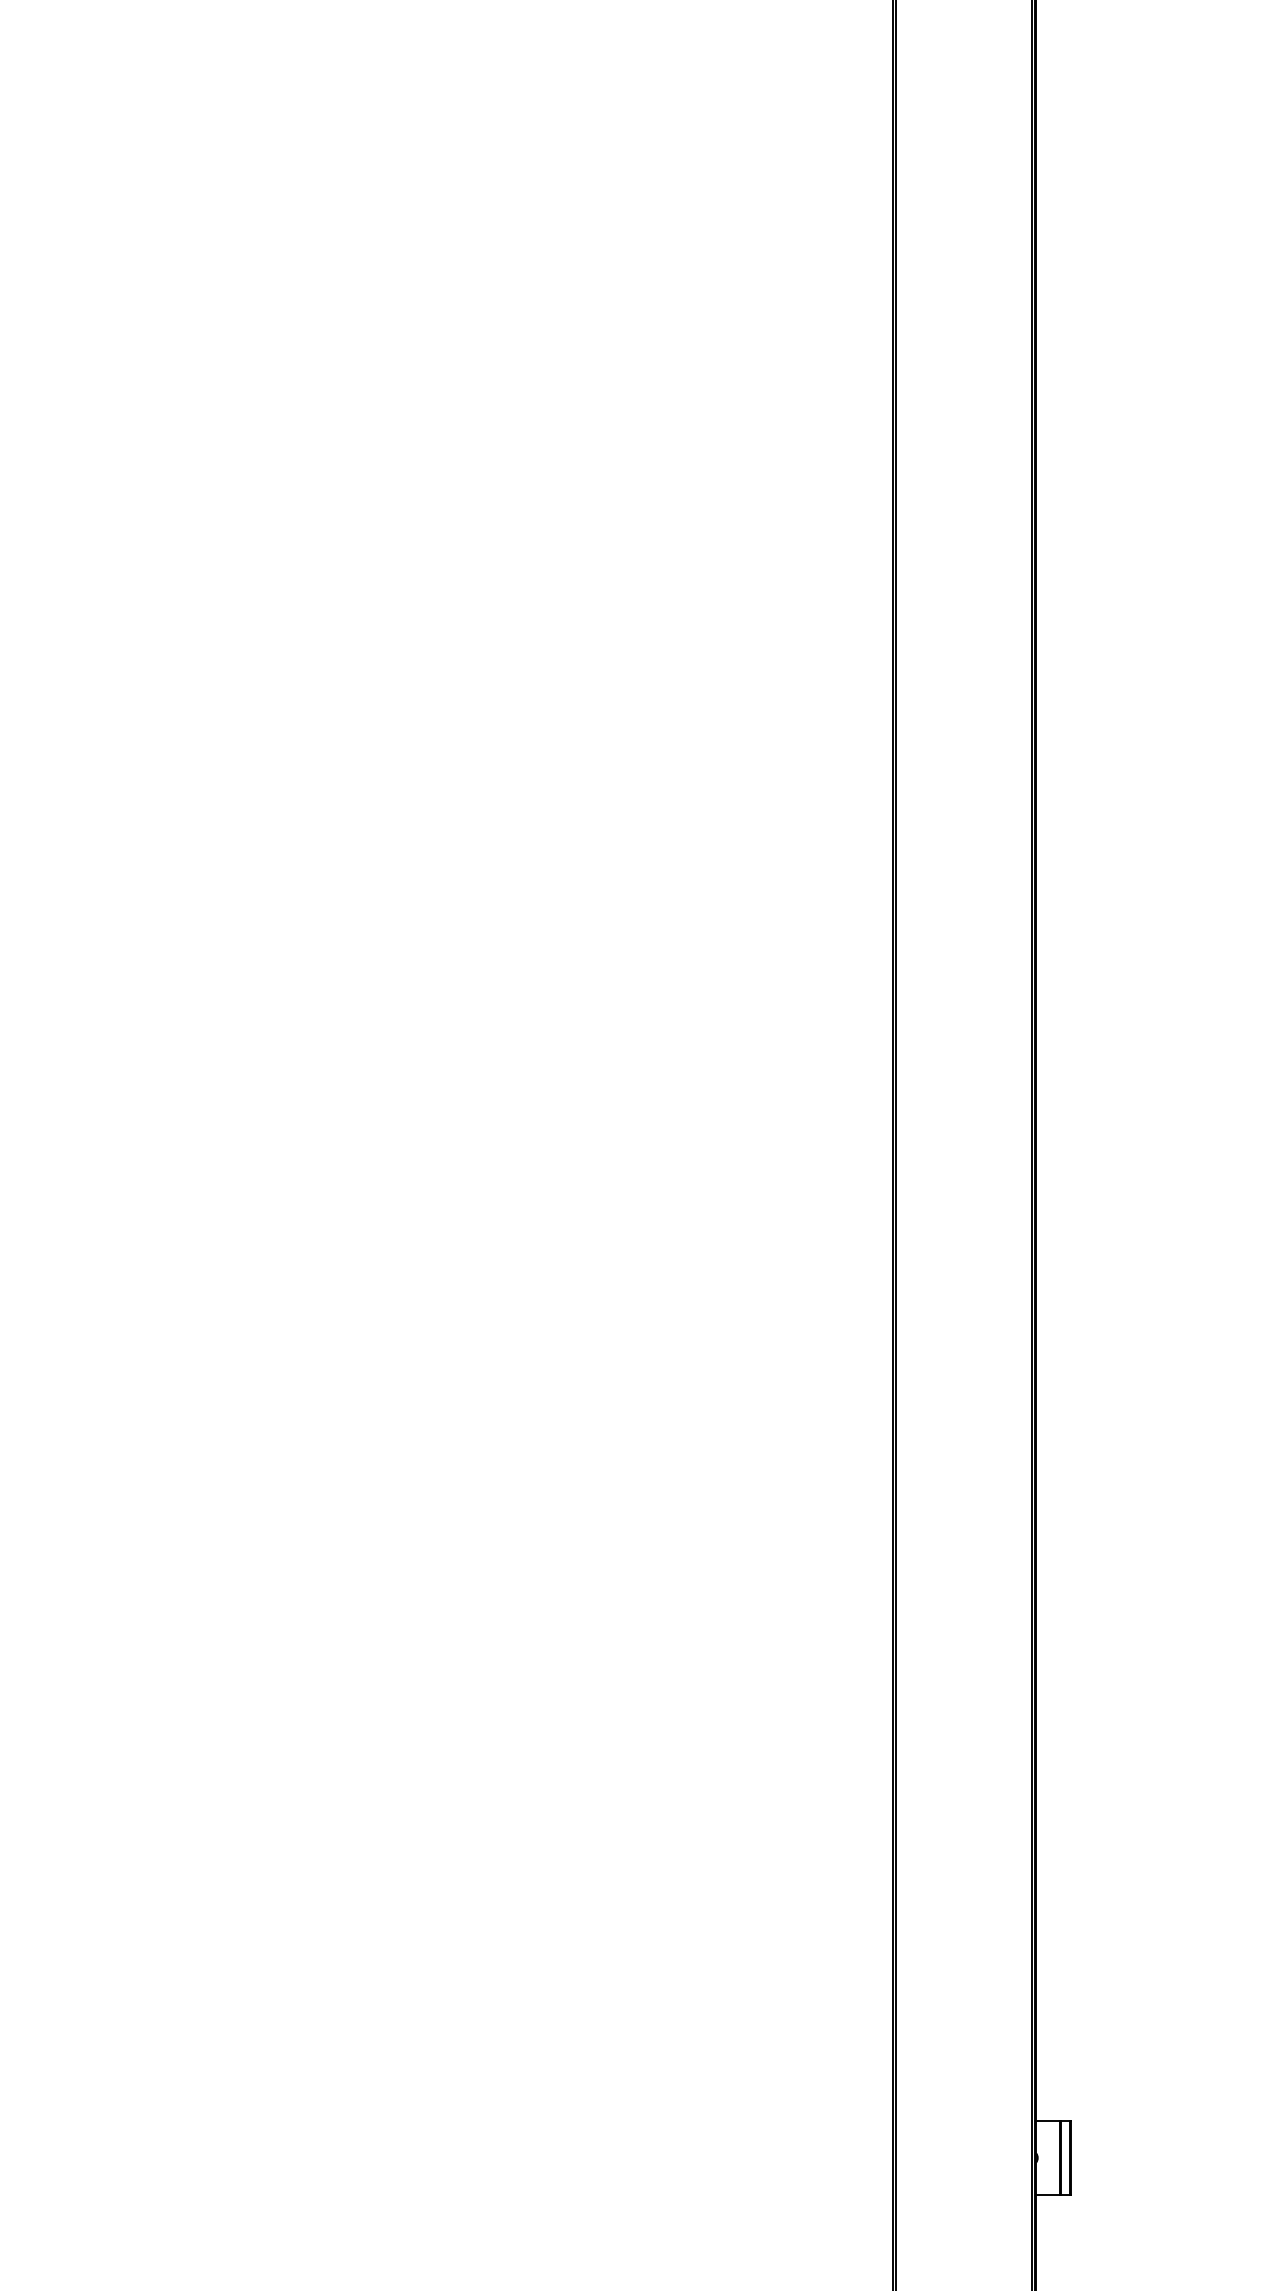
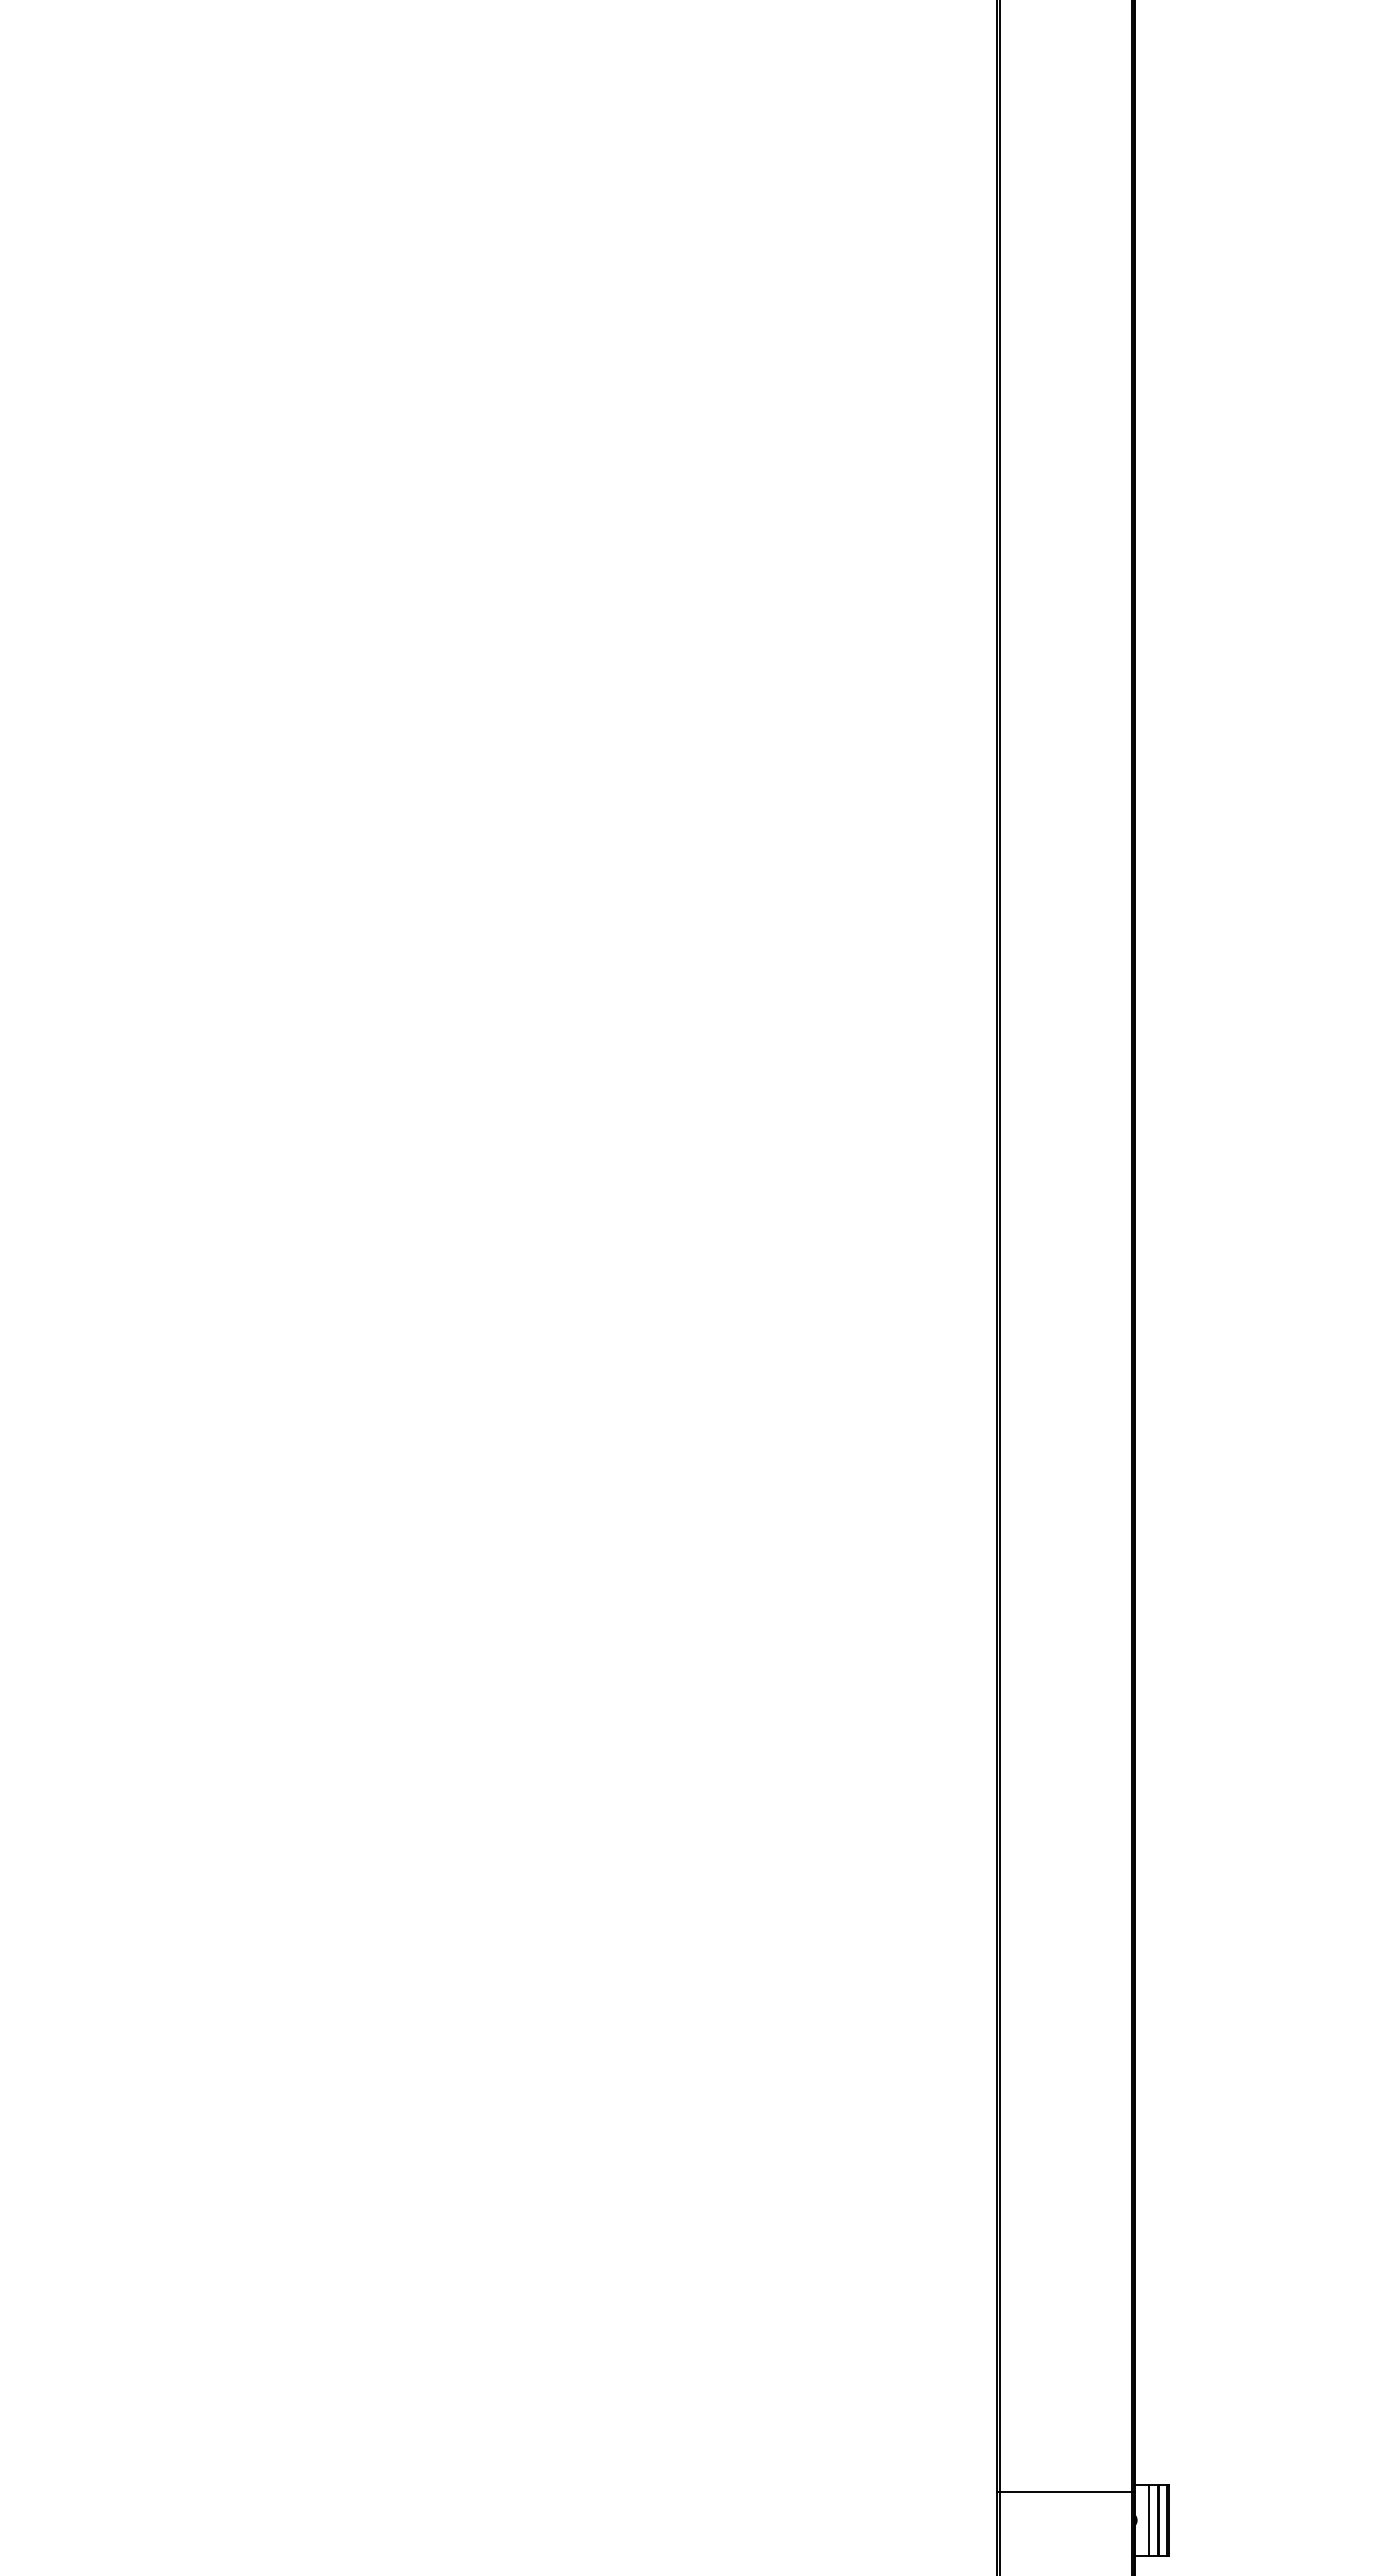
line: (964, 2128) -> (1066, 2491), added
line: (1050, 2157) -> (1148, 2519), added

